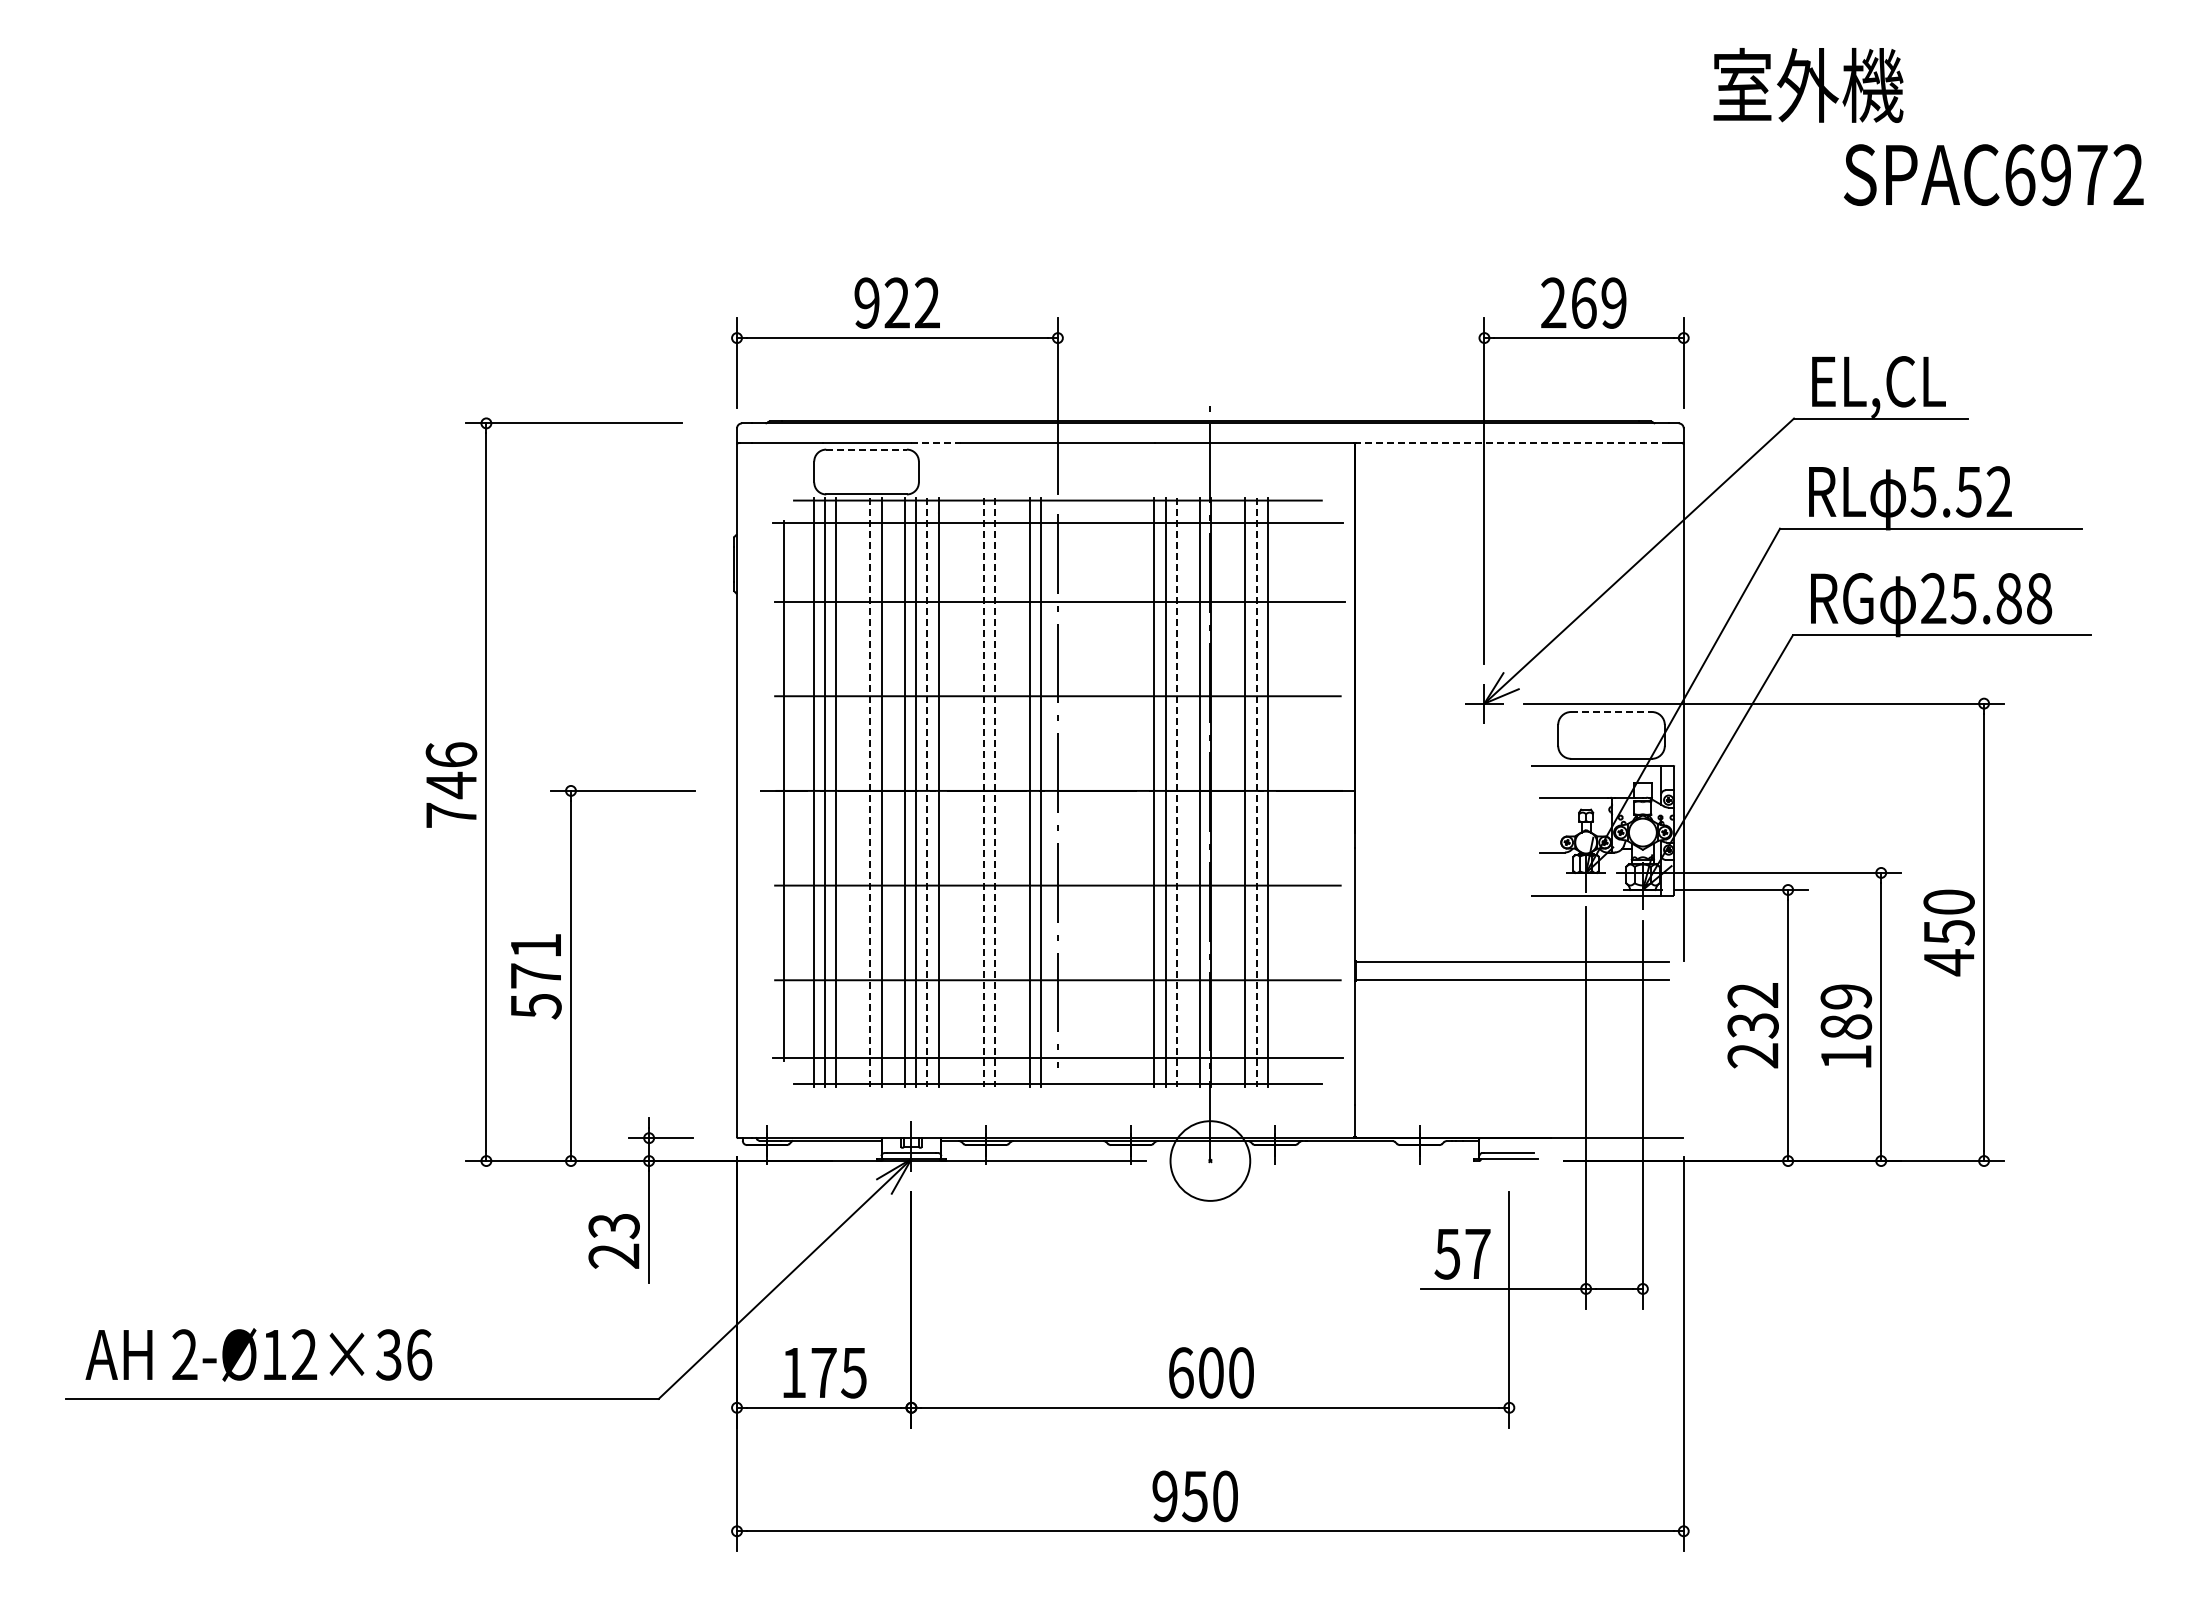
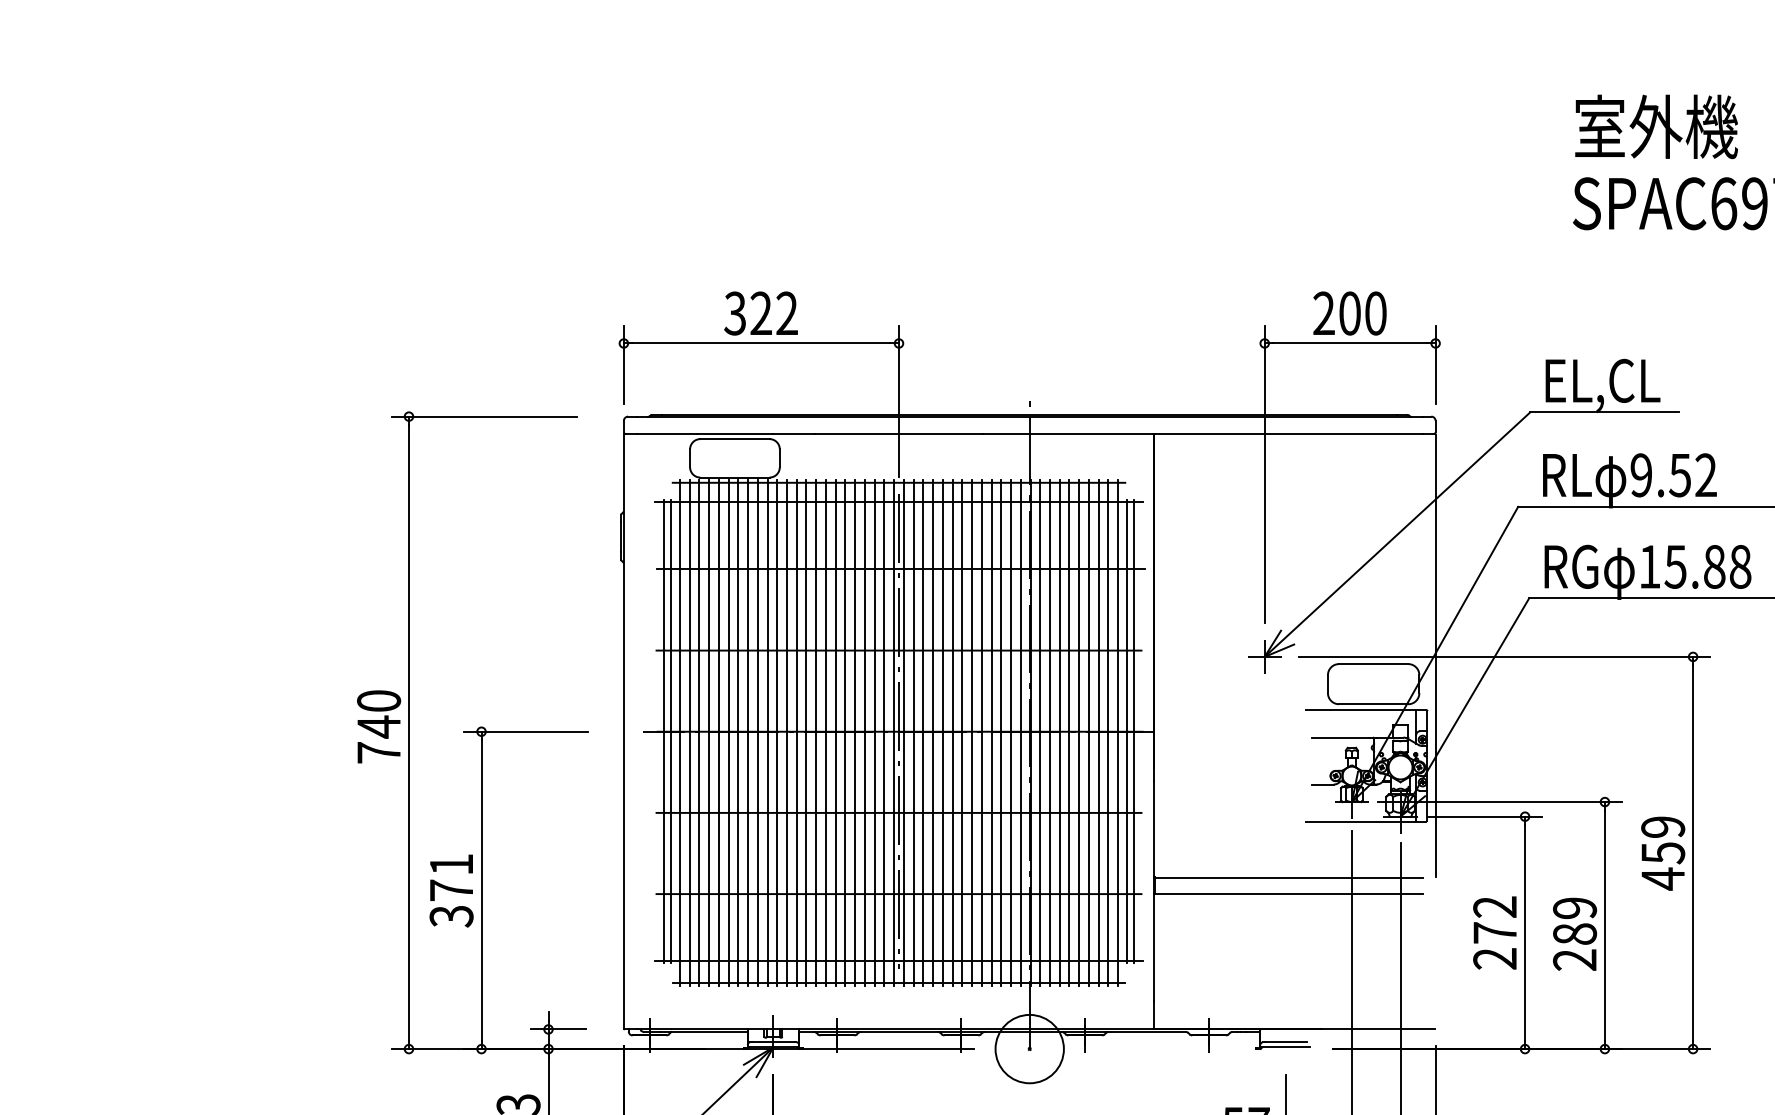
text: (1808, 85) -> (1656, 126), moved
text: (866, 302) -> (734, 312), 922 -> 322
text: (1598, 302) -> (1362, 312), 269 -> 200
line: (935, 443) -> (794, 433), dashed -> solid
line: (1511, 443) -> (1287, 433), dashed -> solid
line: (867, 449) -> (735, 439), dashed -> solid
text: (1923, 491) -> (1641, 475), 5.52 -> 9.52
text: (1933, 598) -> (1649, 566), 25.88 -> 15.88
line: (1612, 712) -> (1374, 664), dashed -> solid
text: (451, 754) -> (379, 700), 746 -> 740
line: (792, 790) -> (671, 731), added
line: (1323, 790) -> (1126, 731), added
line: (1331, 790) -> (1133, 731), added
line: (802, 791) -> (680, 732), added
line: (847, 791) -> (718, 732), added
line: (859, 791) -> (728, 732), added
line: (893, 791) -> (758, 732), added
line: (949, 791) -> (806, 732), added
line: (961, 791) -> (816, 732), added
line: (972, 791) -> (825, 732), added
line: (1006, 791) -> (854, 732), added
line: (1018, 791) -> (865, 732), added
line: (1052, 791) -> (894, 732), added
line: (1063, 791) -> (903, 732), added
line: (1074, 791) -> (913, 732), added
line: (1086, 791) -> (923, 732), added
line: (1097, 791) -> (932, 732), added
line: (1109, 791) -> (943, 732), added
line: (1120, 791) -> (952, 732), added
line: (1131, 791) -> (962, 732), added
line: (1143, 791) -> (972, 732), added
line: (1188, 791) -> (1010, 732), added
line: (1222, 791) -> (1040, 732), added
line: (1234, 791) -> (1050, 732), added
line: (1279, 791) -> (1088, 732), added
line: (1290, 791) -> (1098, 732), added
line: (1302, 791) -> (1108, 732), added
line: (1313, 791) -> (1118, 732), added
line: (870, 792) -> (738, 733), dashed -> solid
line: (927, 792) -> (787, 733), dashed -> solid
line: (984, 792) -> (836, 733), dashed -> solid
line: (995, 792) -> (845, 733), dashed -> solid
line: (1177, 792) -> (1001, 733), dashed -> solid
line: (1256, 792) -> (1069, 733), dashed -> solid
text: (1948, 901) -> (1662, 826), 450 -> 459
text: (535, 1006) -> (451, 916), 571 -> 371
text: (1752, 1025) -> (1494, 932), 232 -> 272
text: (1845, 1056) -> (1574, 959), 189 -> 289

